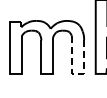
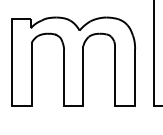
line: (77, 73) -> (124, 104), dashed -> solid

